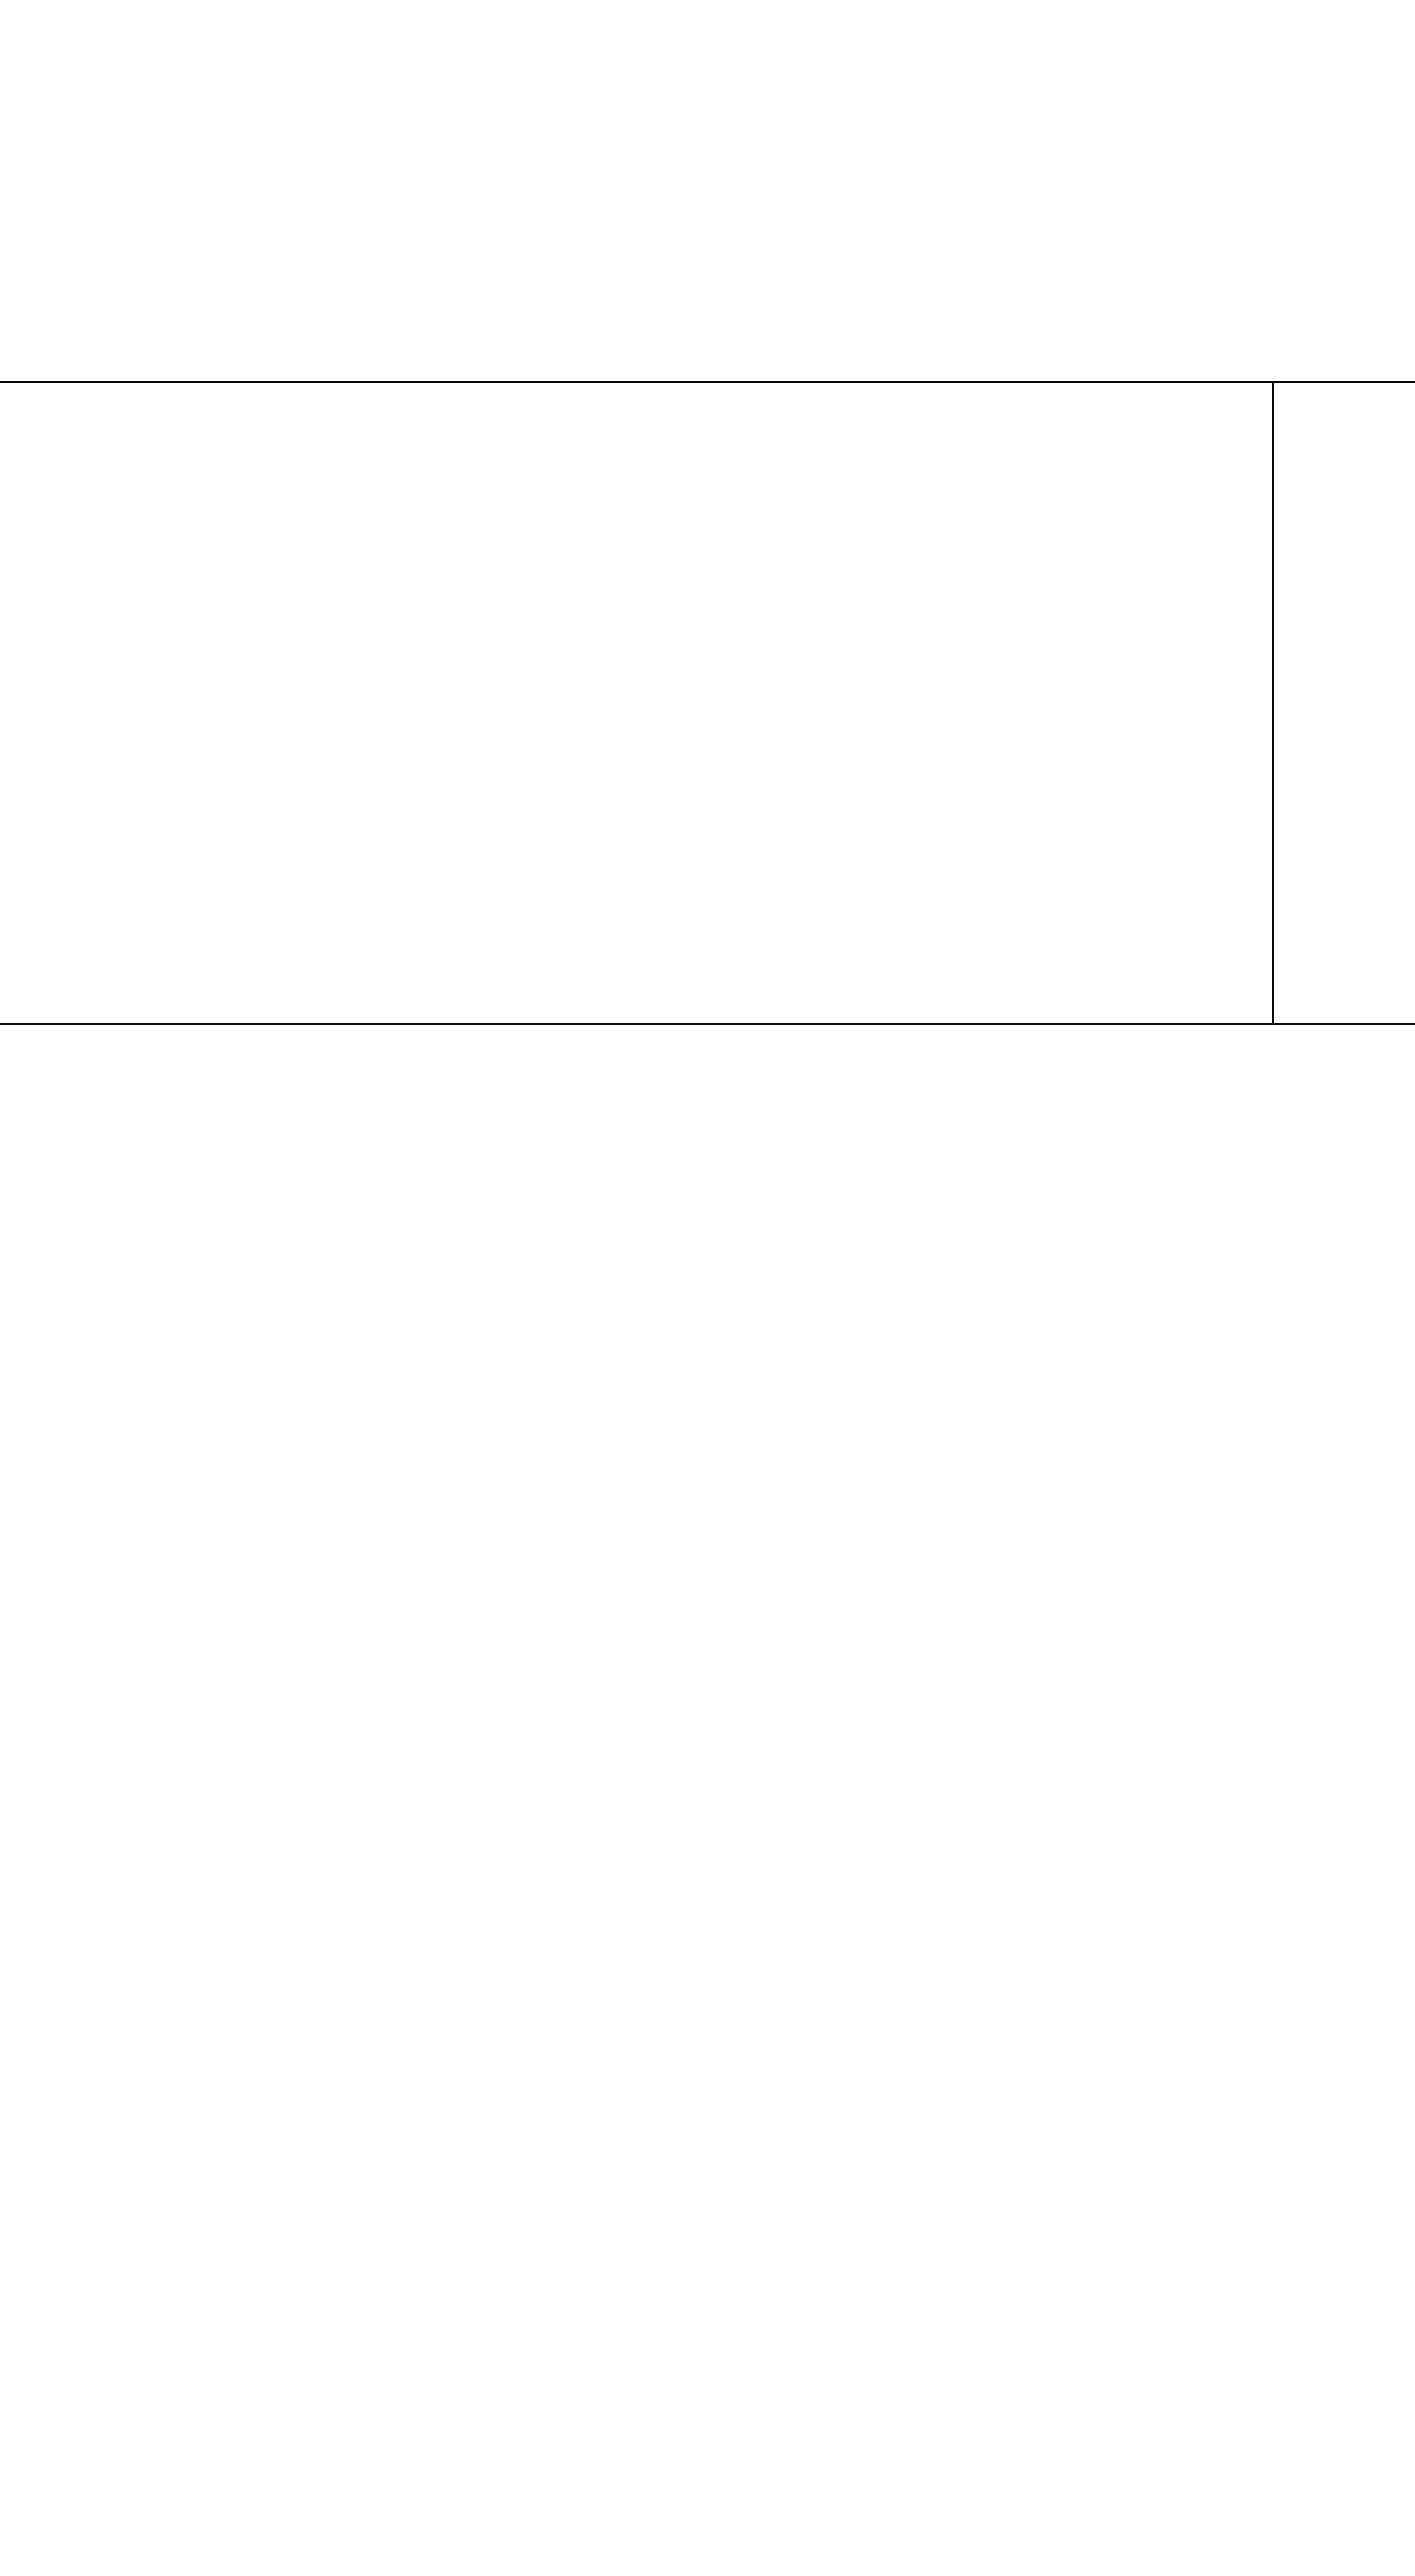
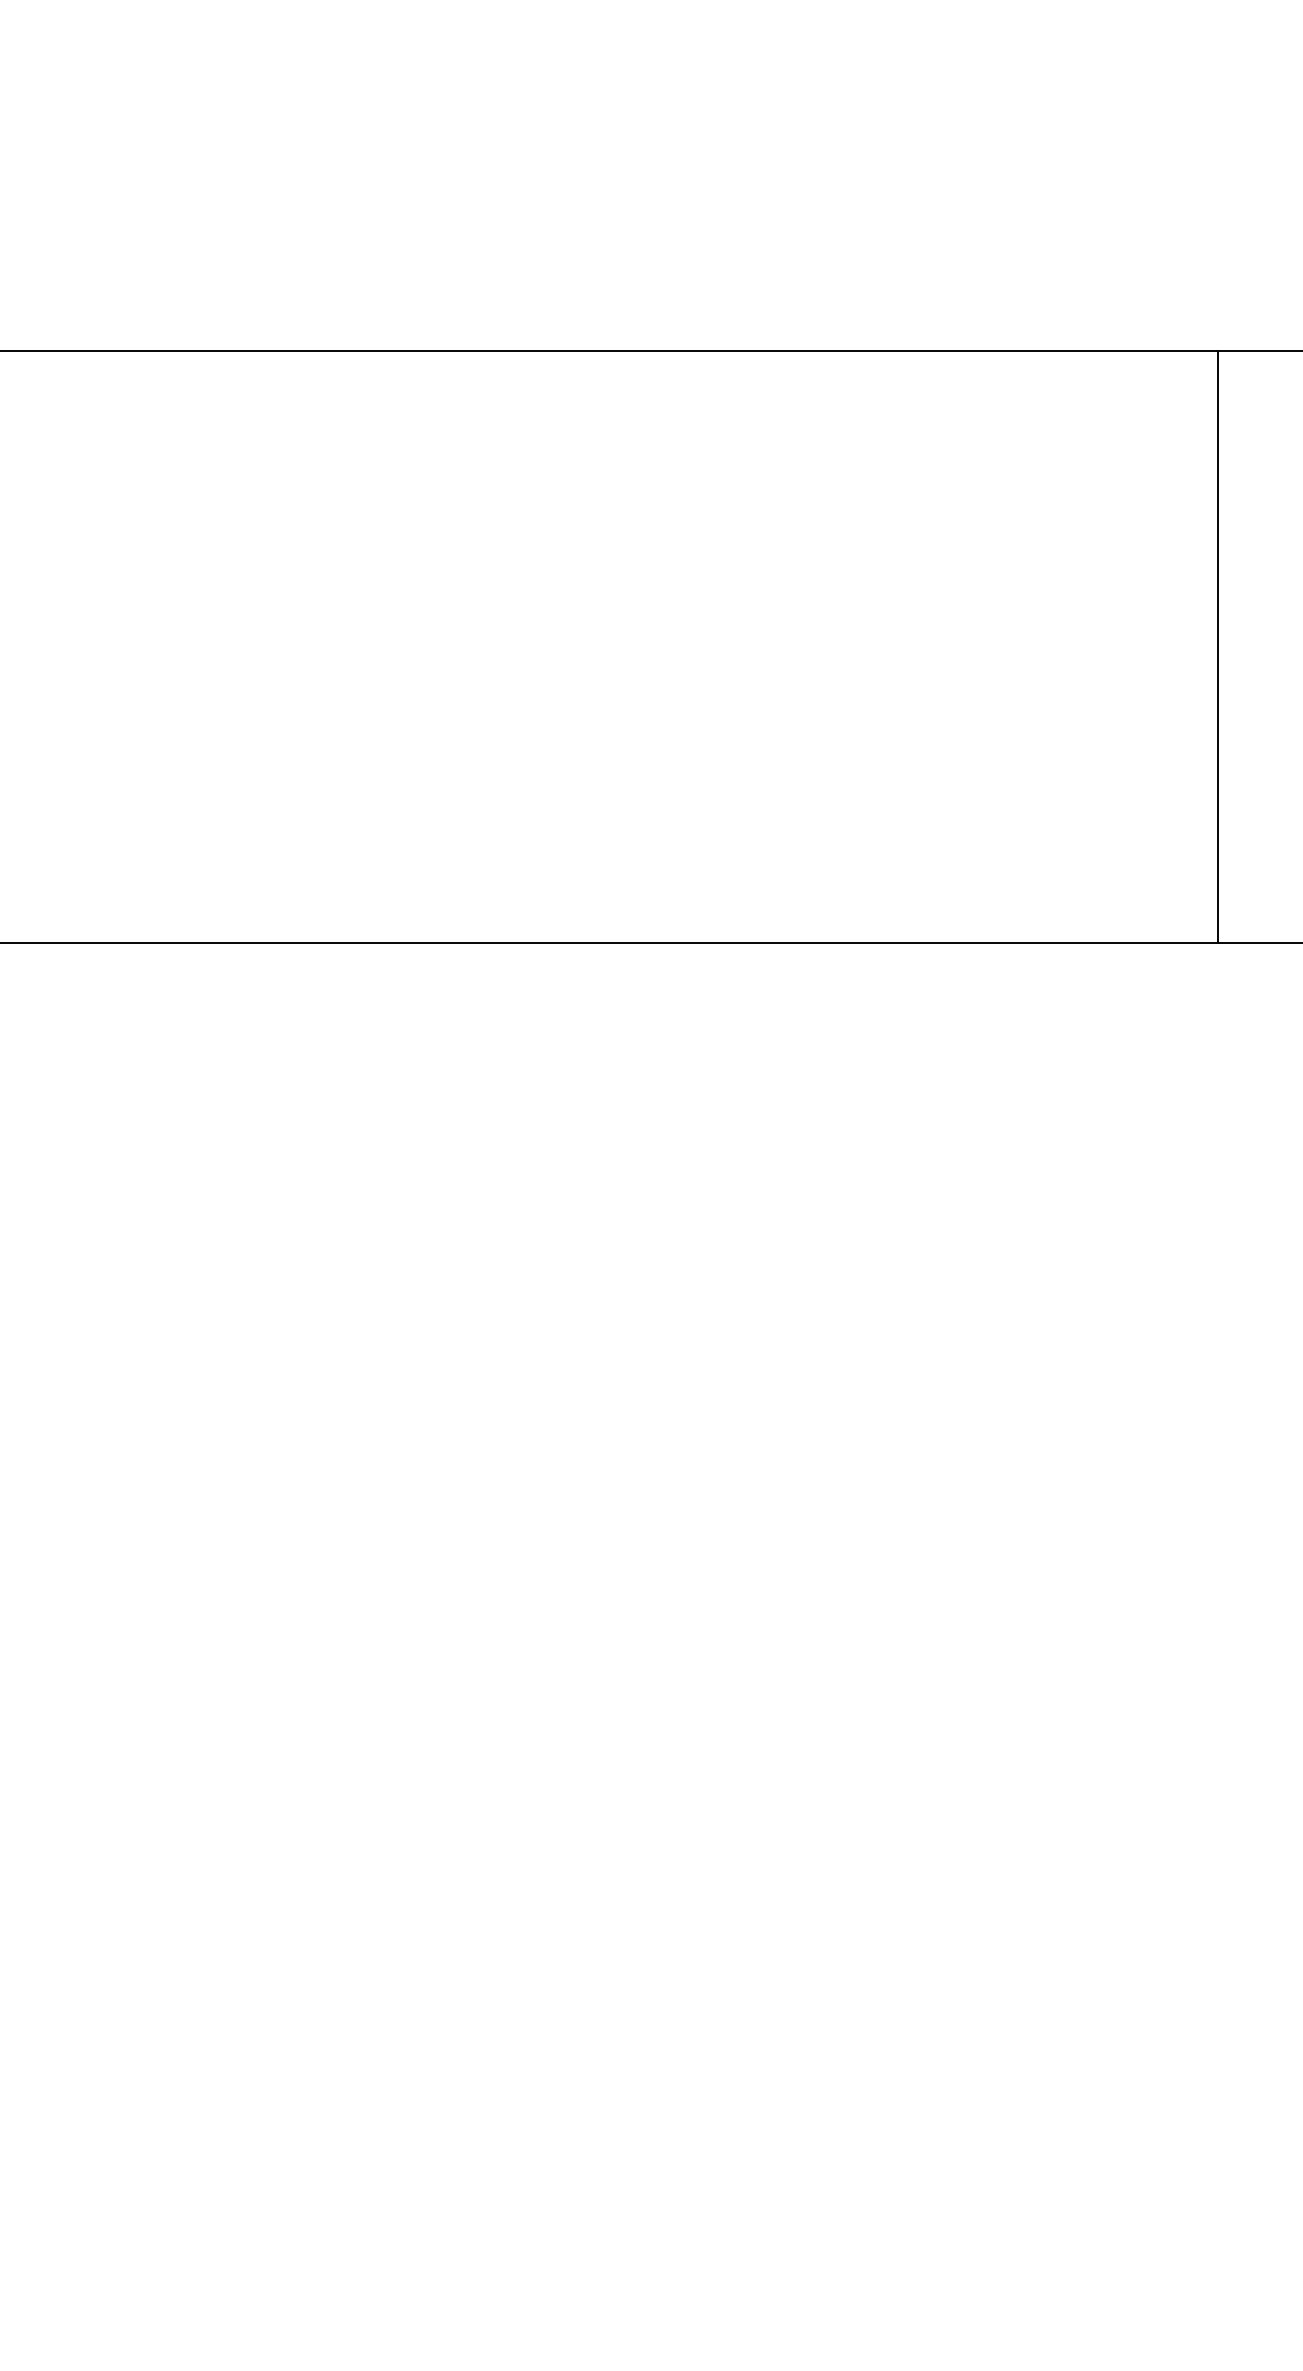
line: (1273, 702) -> (1218, 646), moved

